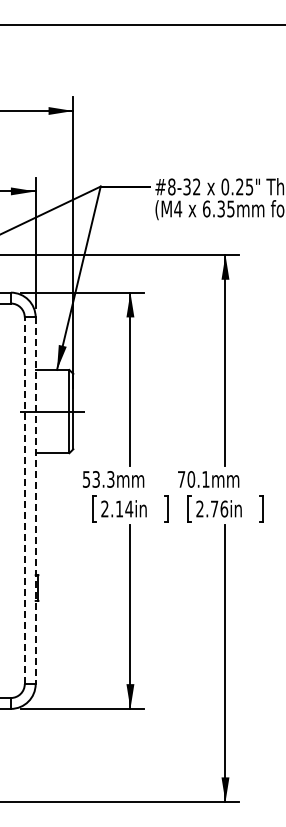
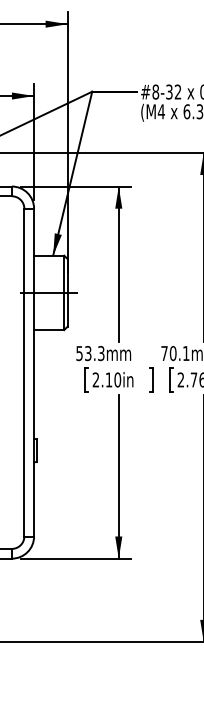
line: (24, 500) -> (24, 372), dashed -> solid
line: (35, 501) -> (33, 373), dashed -> solid
text: (129, 508) -> (117, 379), 2.14in -> 2.10in

